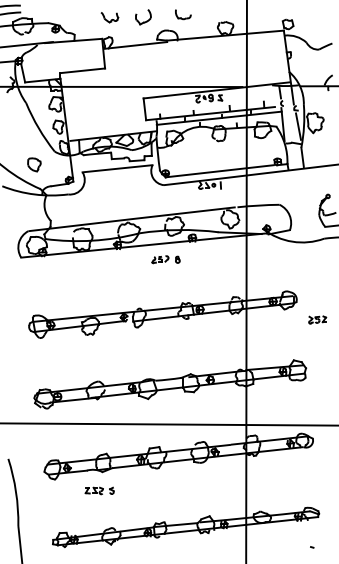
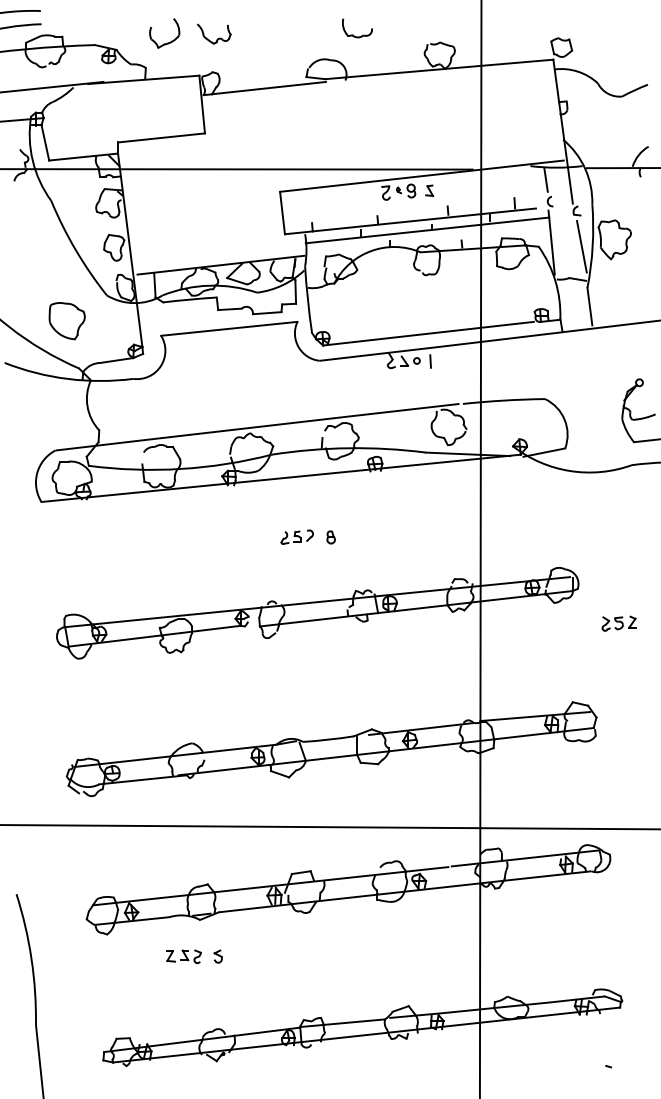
part: (143, 17) -> (164, 34), moved
part: (34, 164) -> (67, 320), size x1.43
part: (165, 259) -> (307, 536), moved

